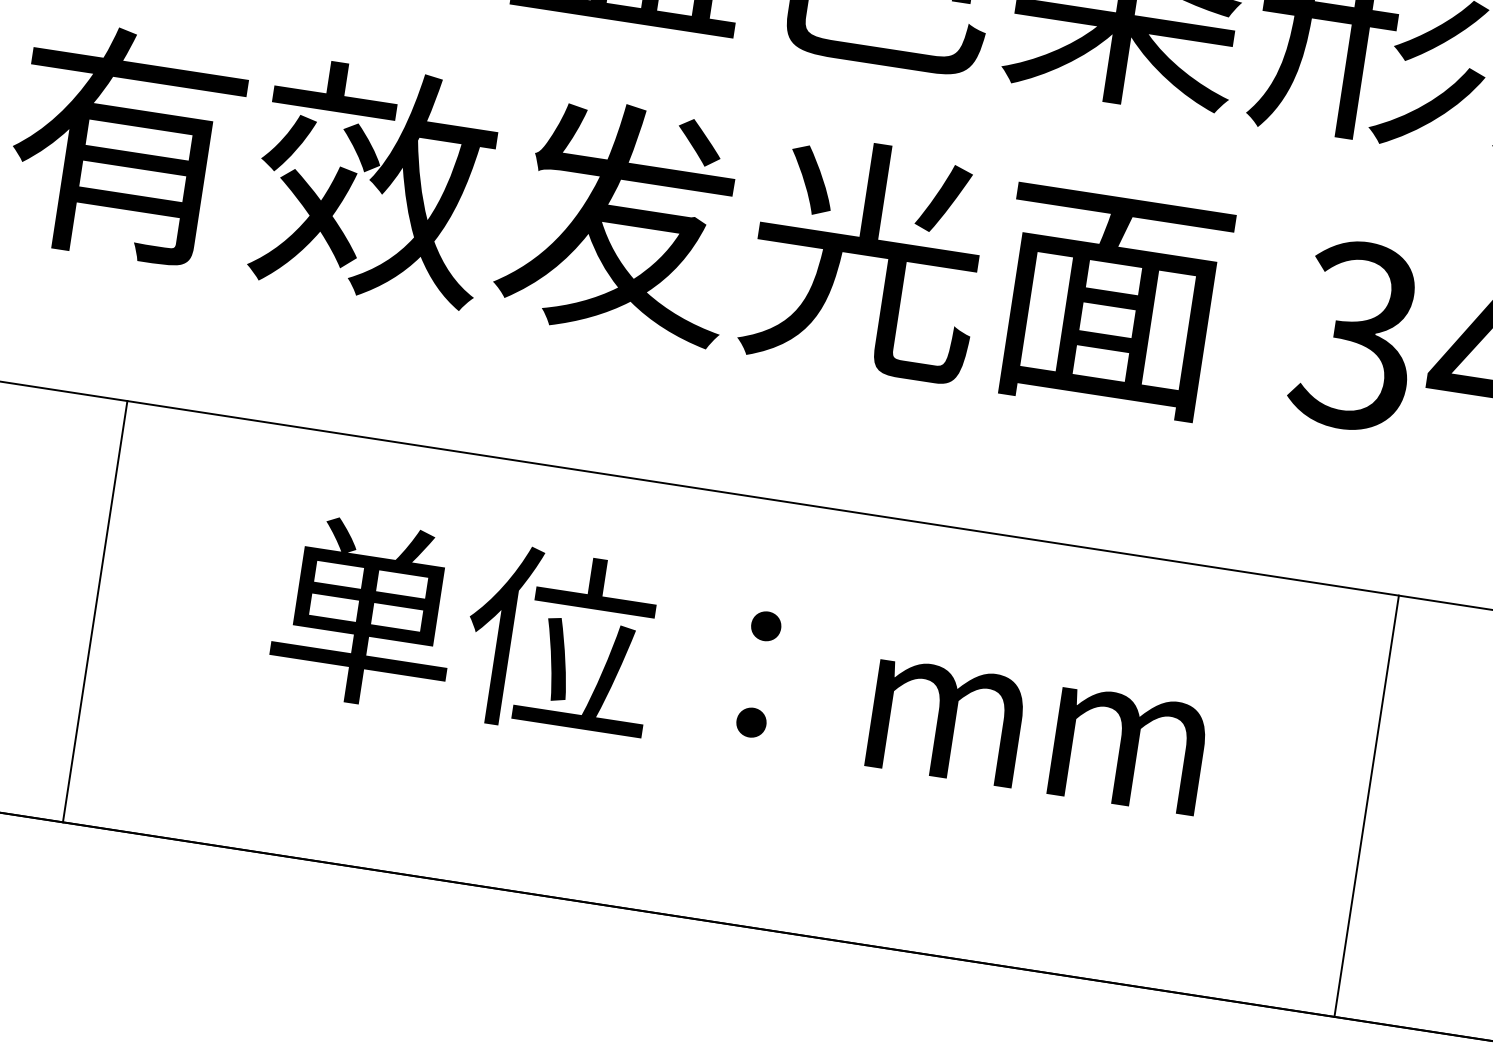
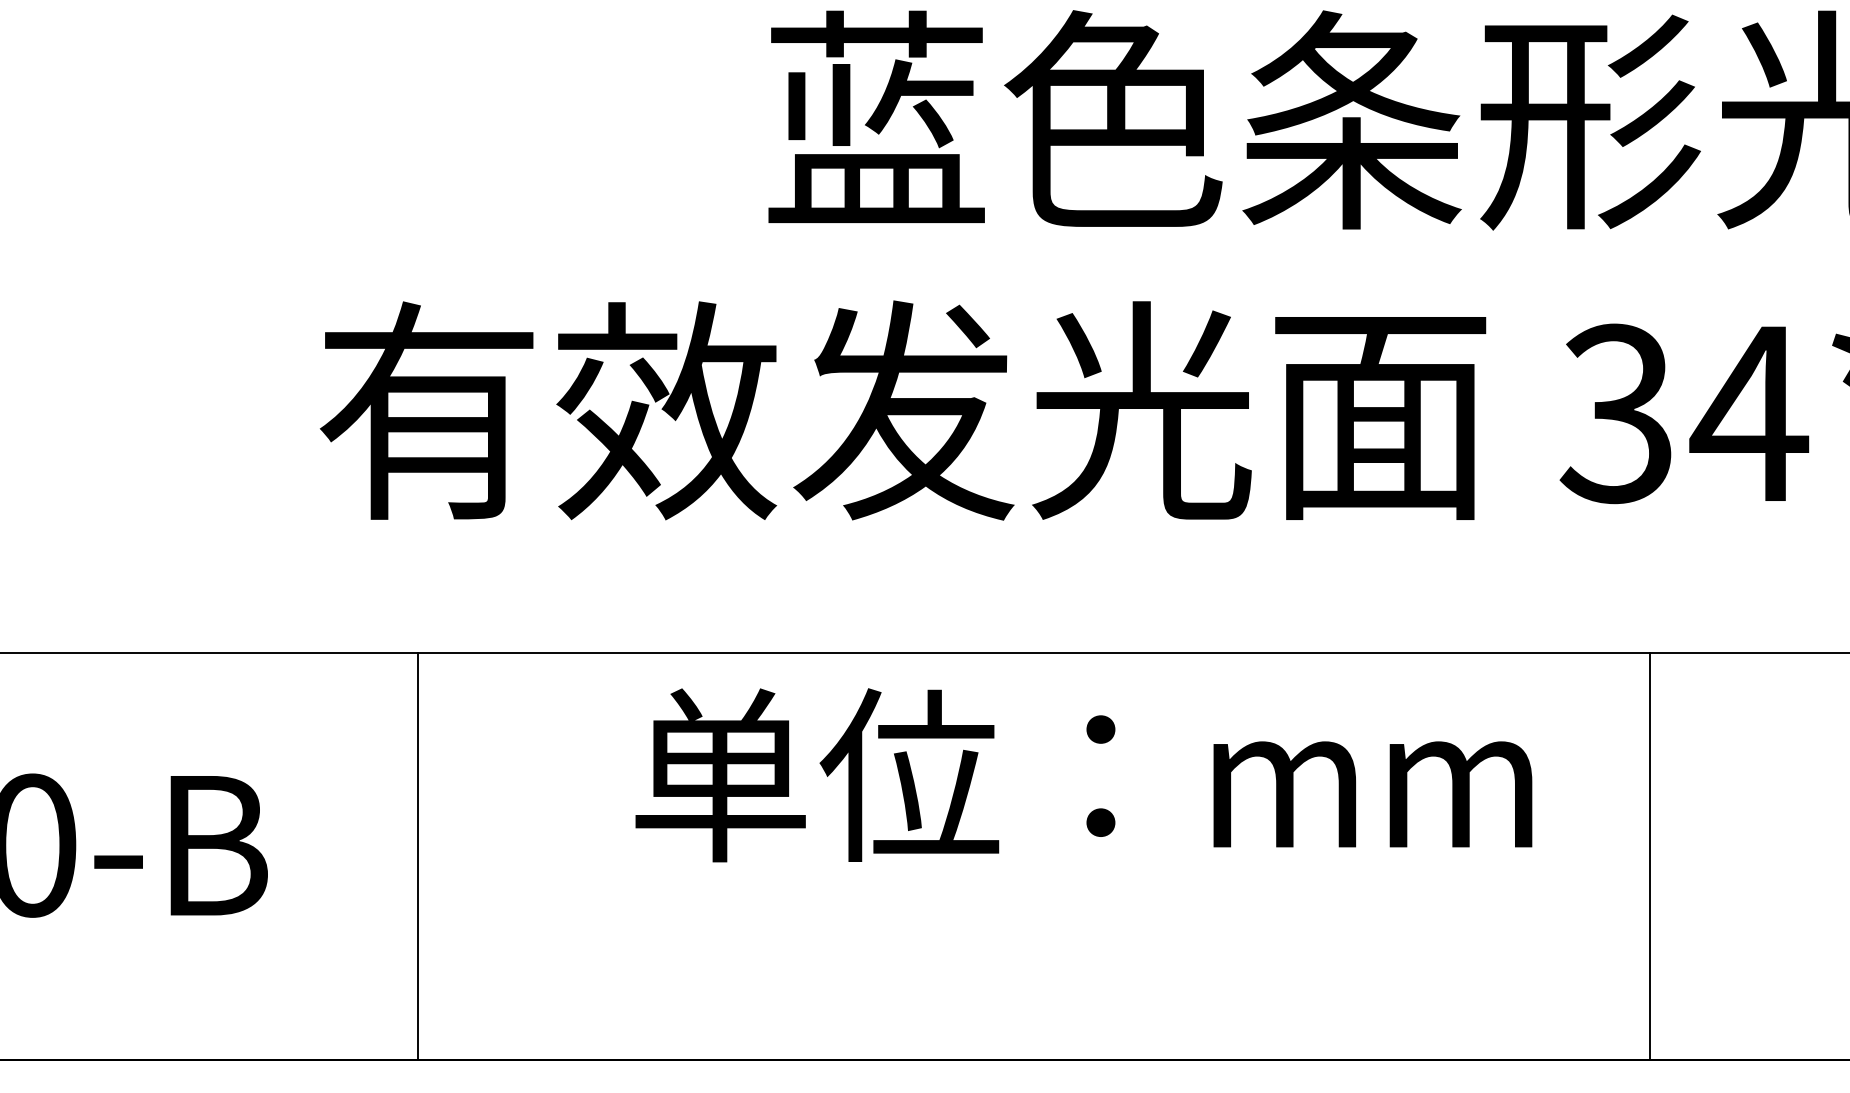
line: (94, 611) -> (417, 856), moved
text: (740, 671) -> (1083, 775), moved
line: (1366, 806) -> (1650, 856), moved

